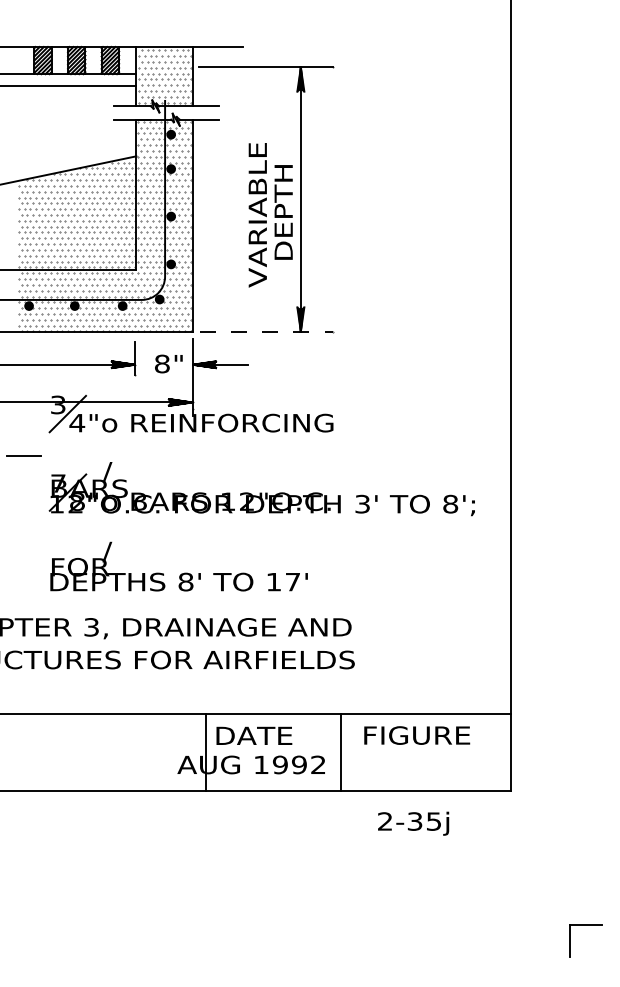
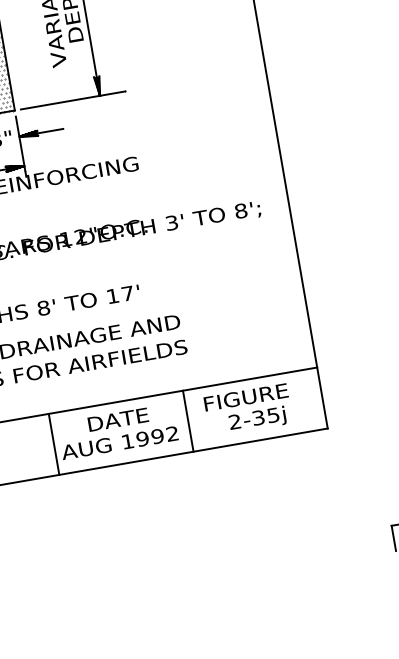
line: (267, 331) -> (73, 100), dashed -> solid
line: (205, 752) -> (53, 444), moved
text: (413, 823) -> (257, 419), moved

